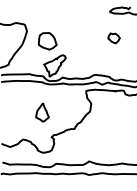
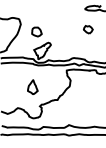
part: (47, 41) -> (36, 32), size x0.7

